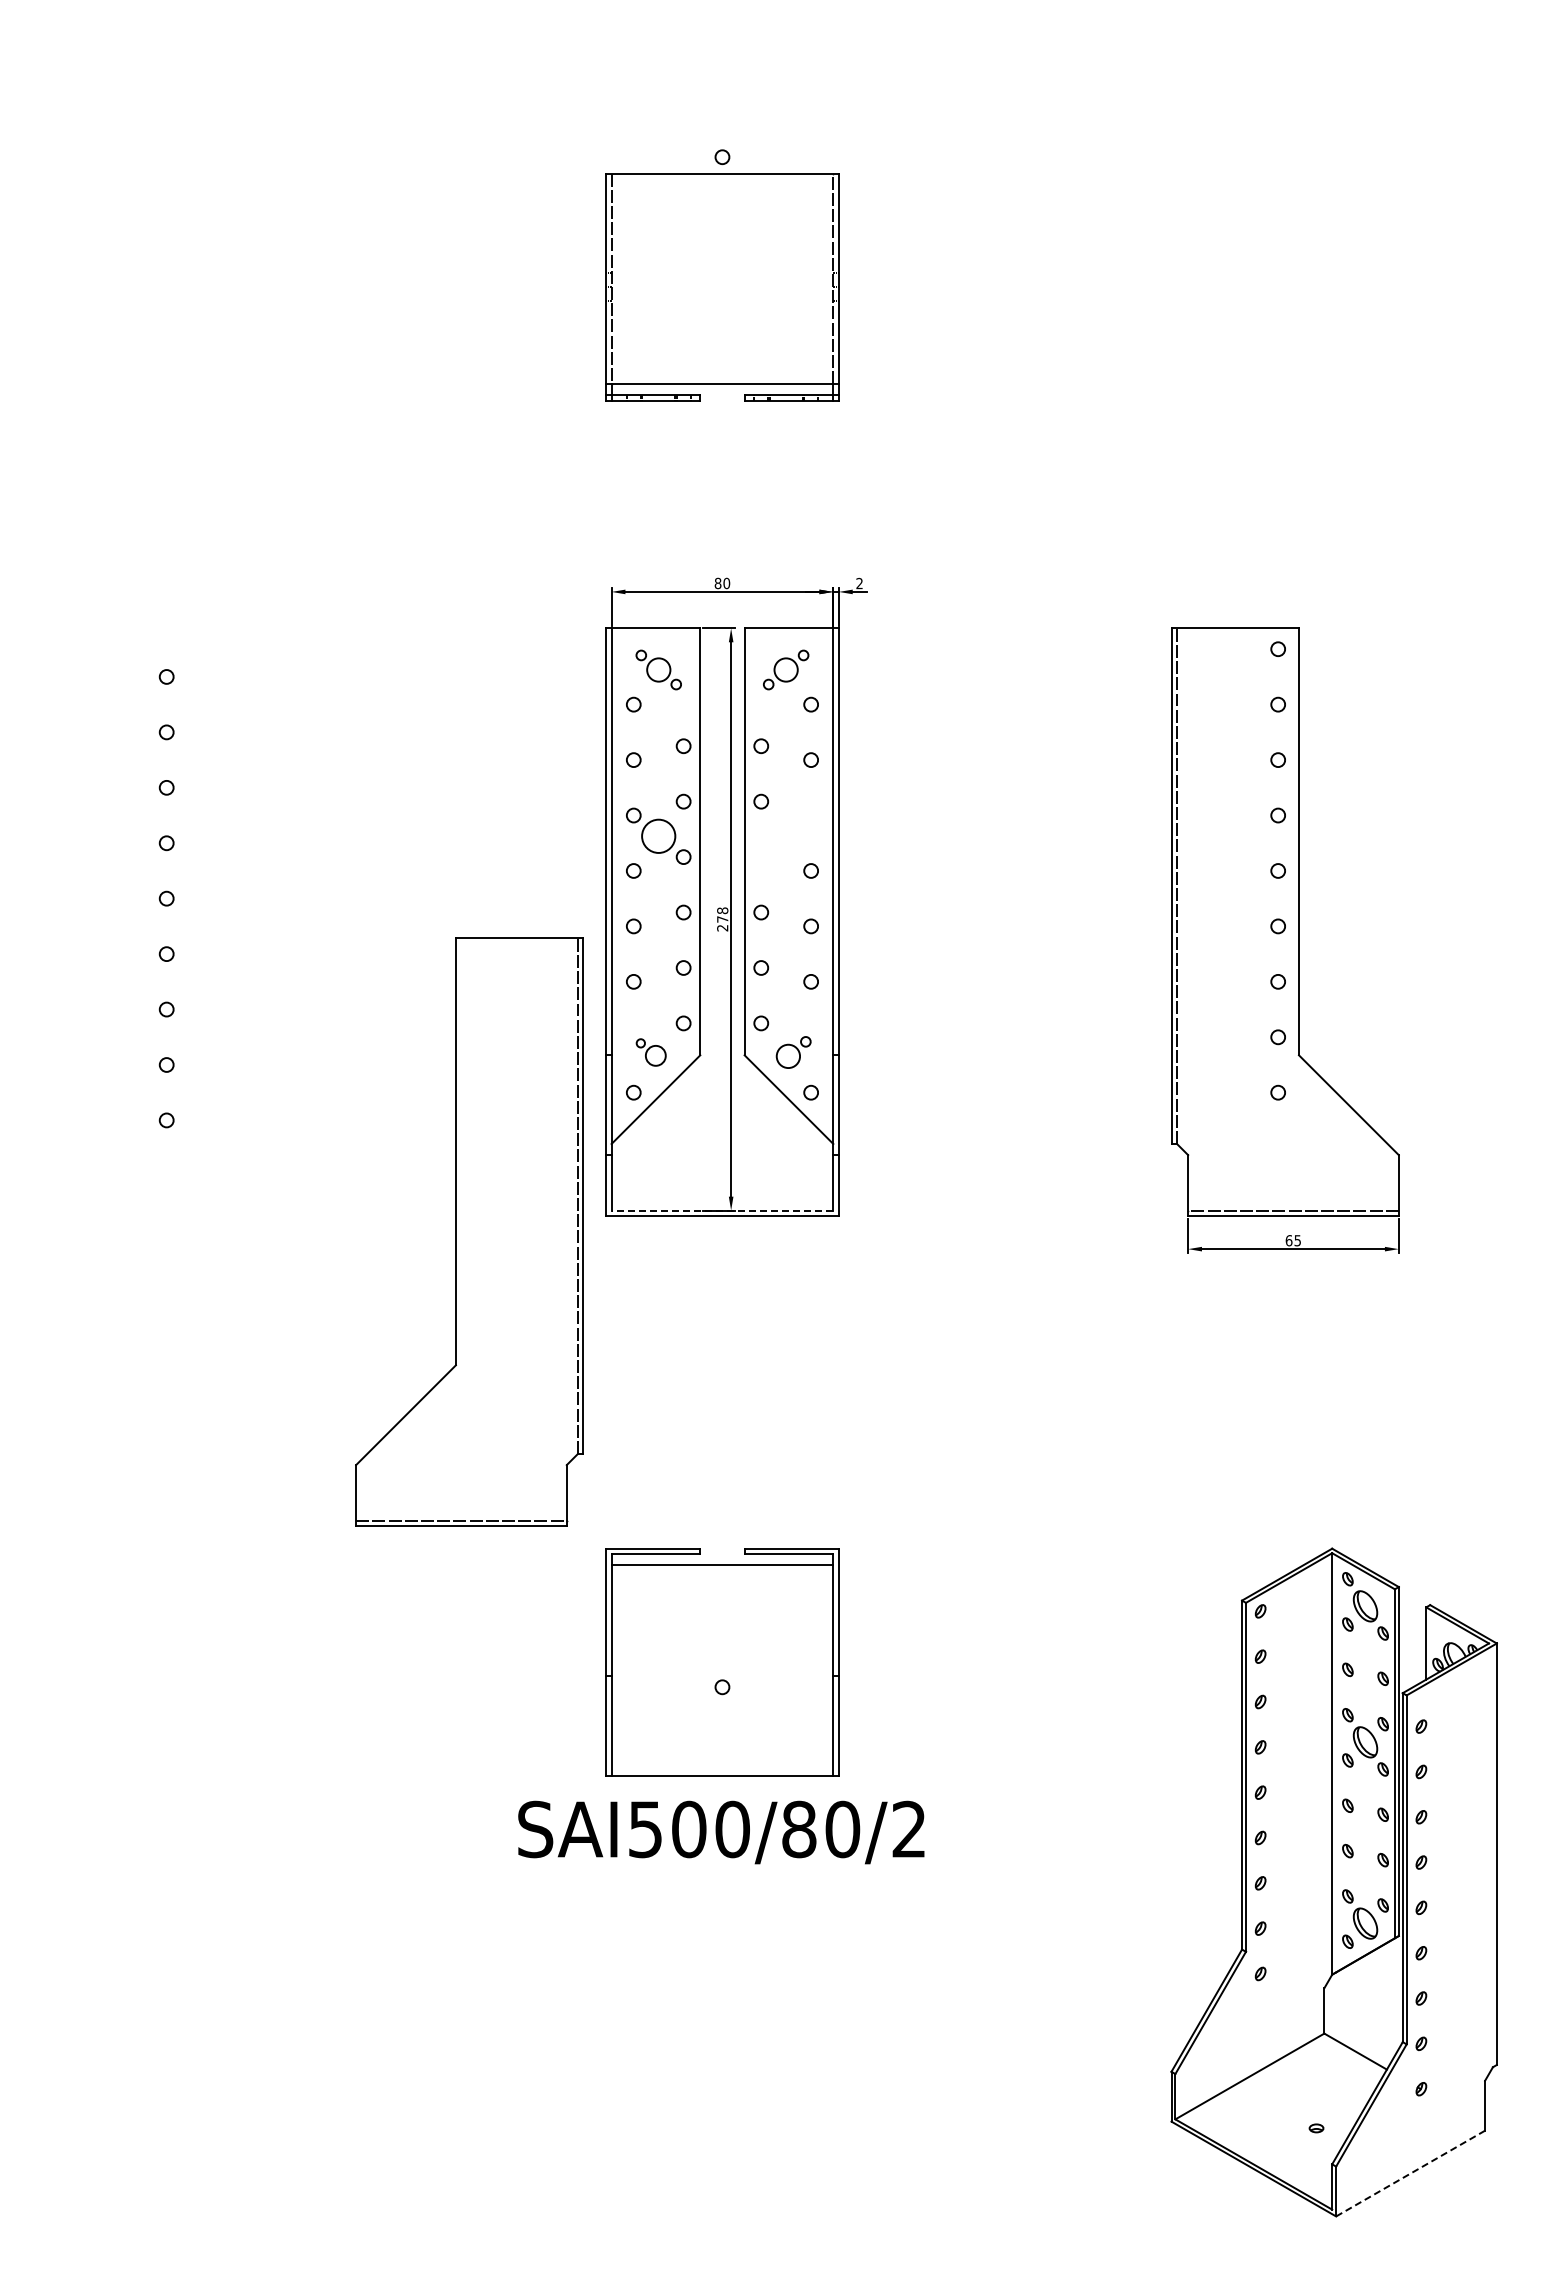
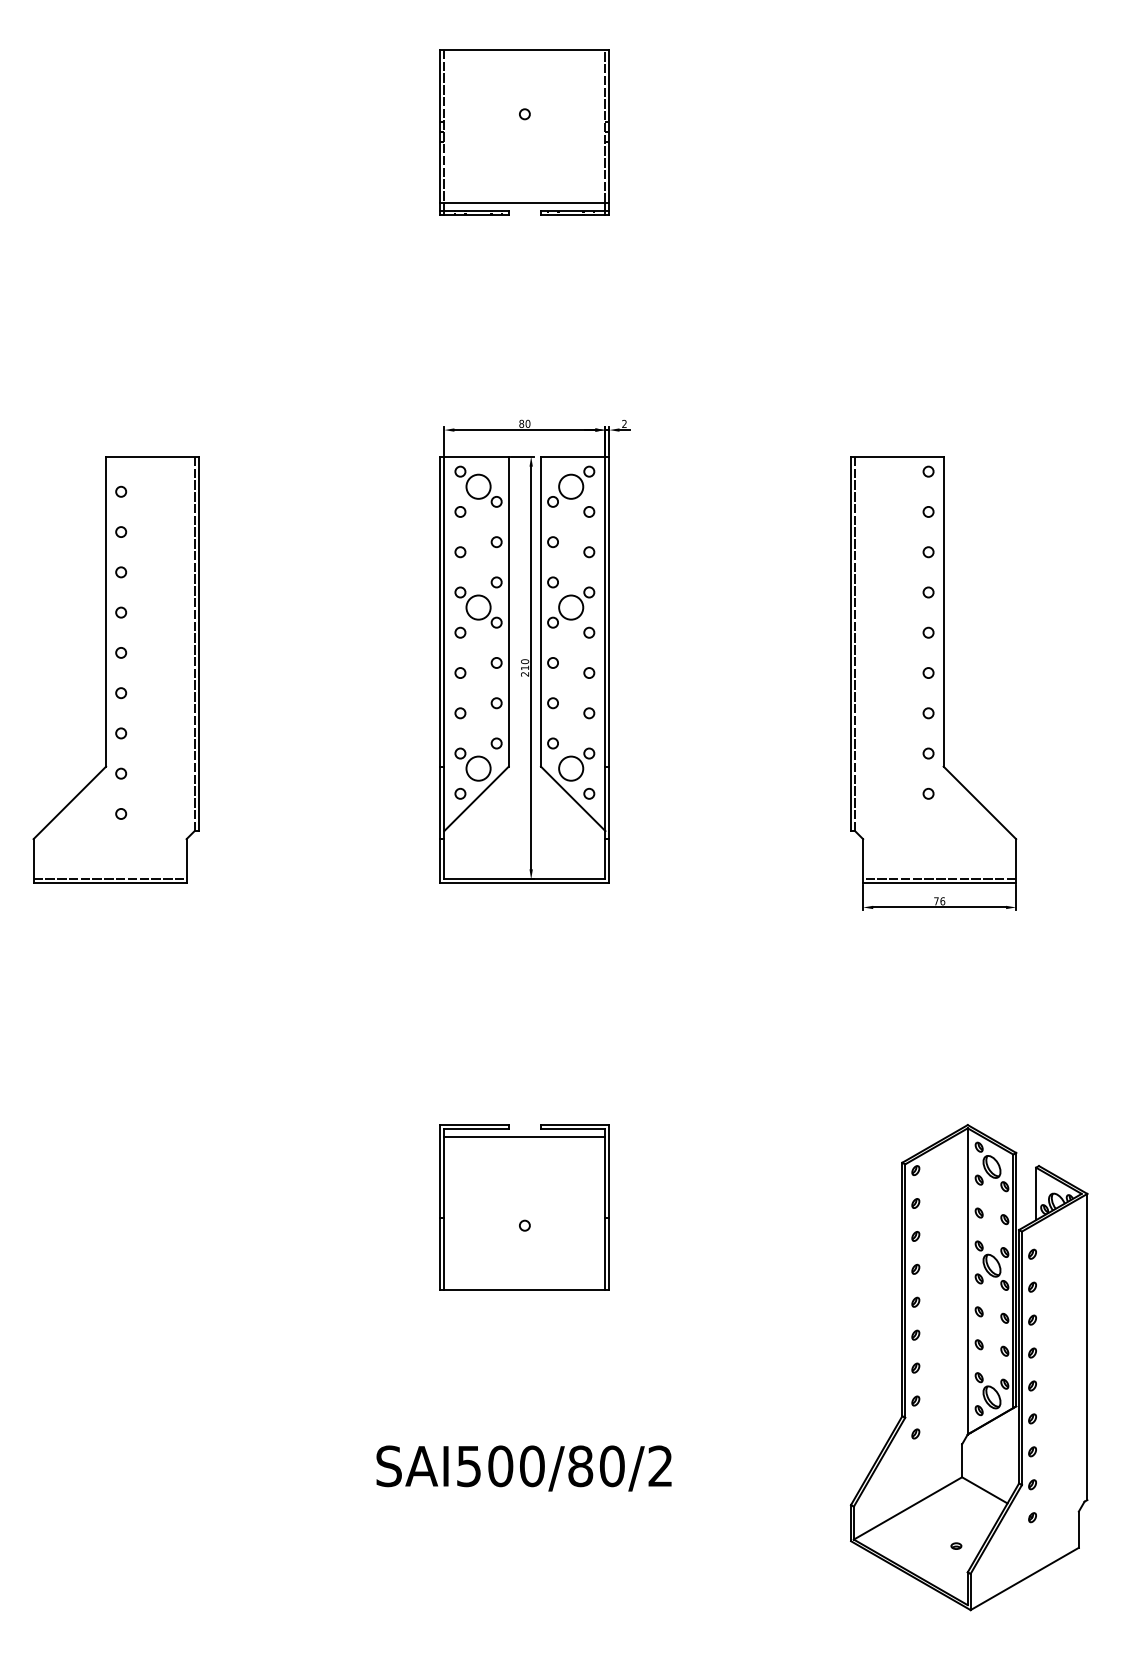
part: (722, 287) -> (524, 132), moved
part: (658, 669) -> (478, 486), size x1.43
part: (785, 669) -> (570, 486), size x1.43
part: (785, 835) -> (570, 606), added
text: (722, 914) -> (524, 664), 278 -> 210
part: (651, 1052) -> (473, 764), size x1.67
part: (793, 1052) -> (576, 764), size x1.43
line: (722, 1210) -> (524, 879), dashed -> solid
part: (469, 1231) -> (115, 669), moved
text: (1293, 1240) -> (939, 901), 65 -> 76
text: (721, 1832) -> (524, 1468), moved
line: (1410, 2173) -> (1024, 1578), dashed -> solid

